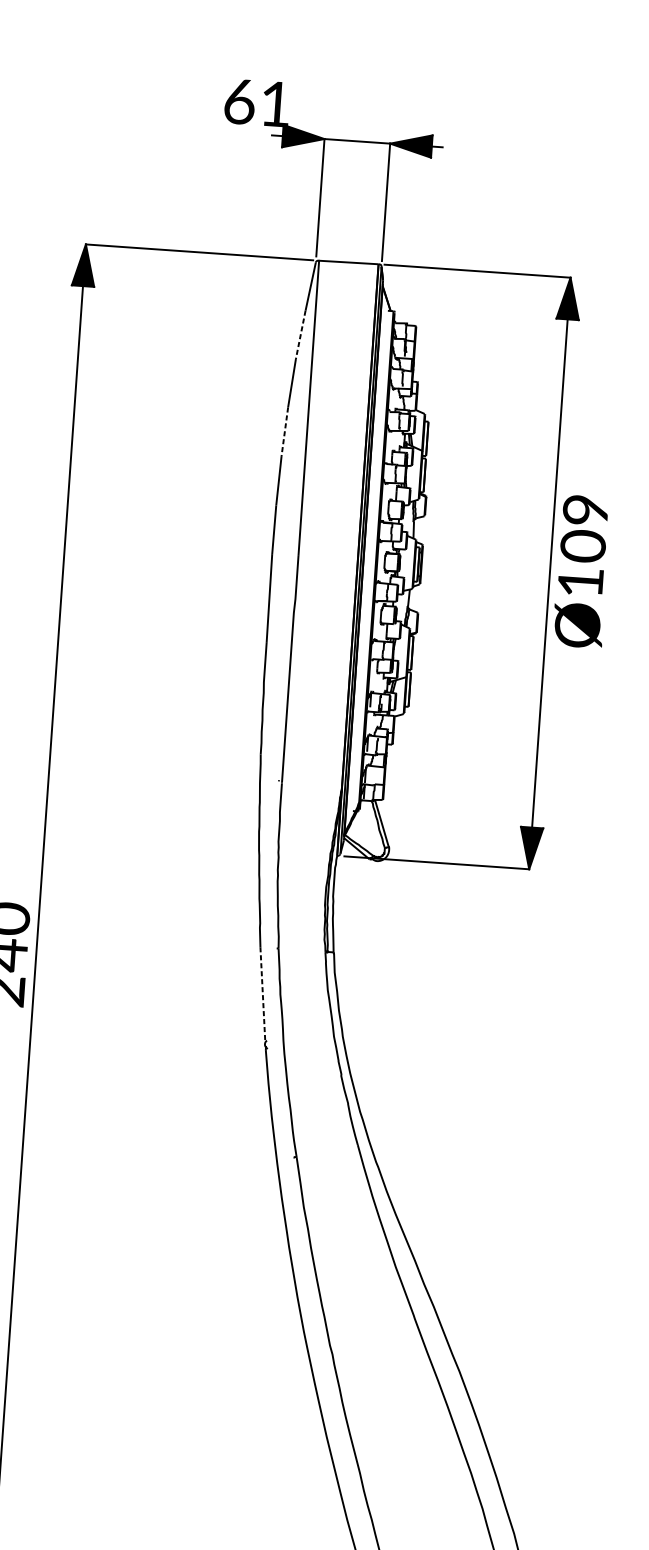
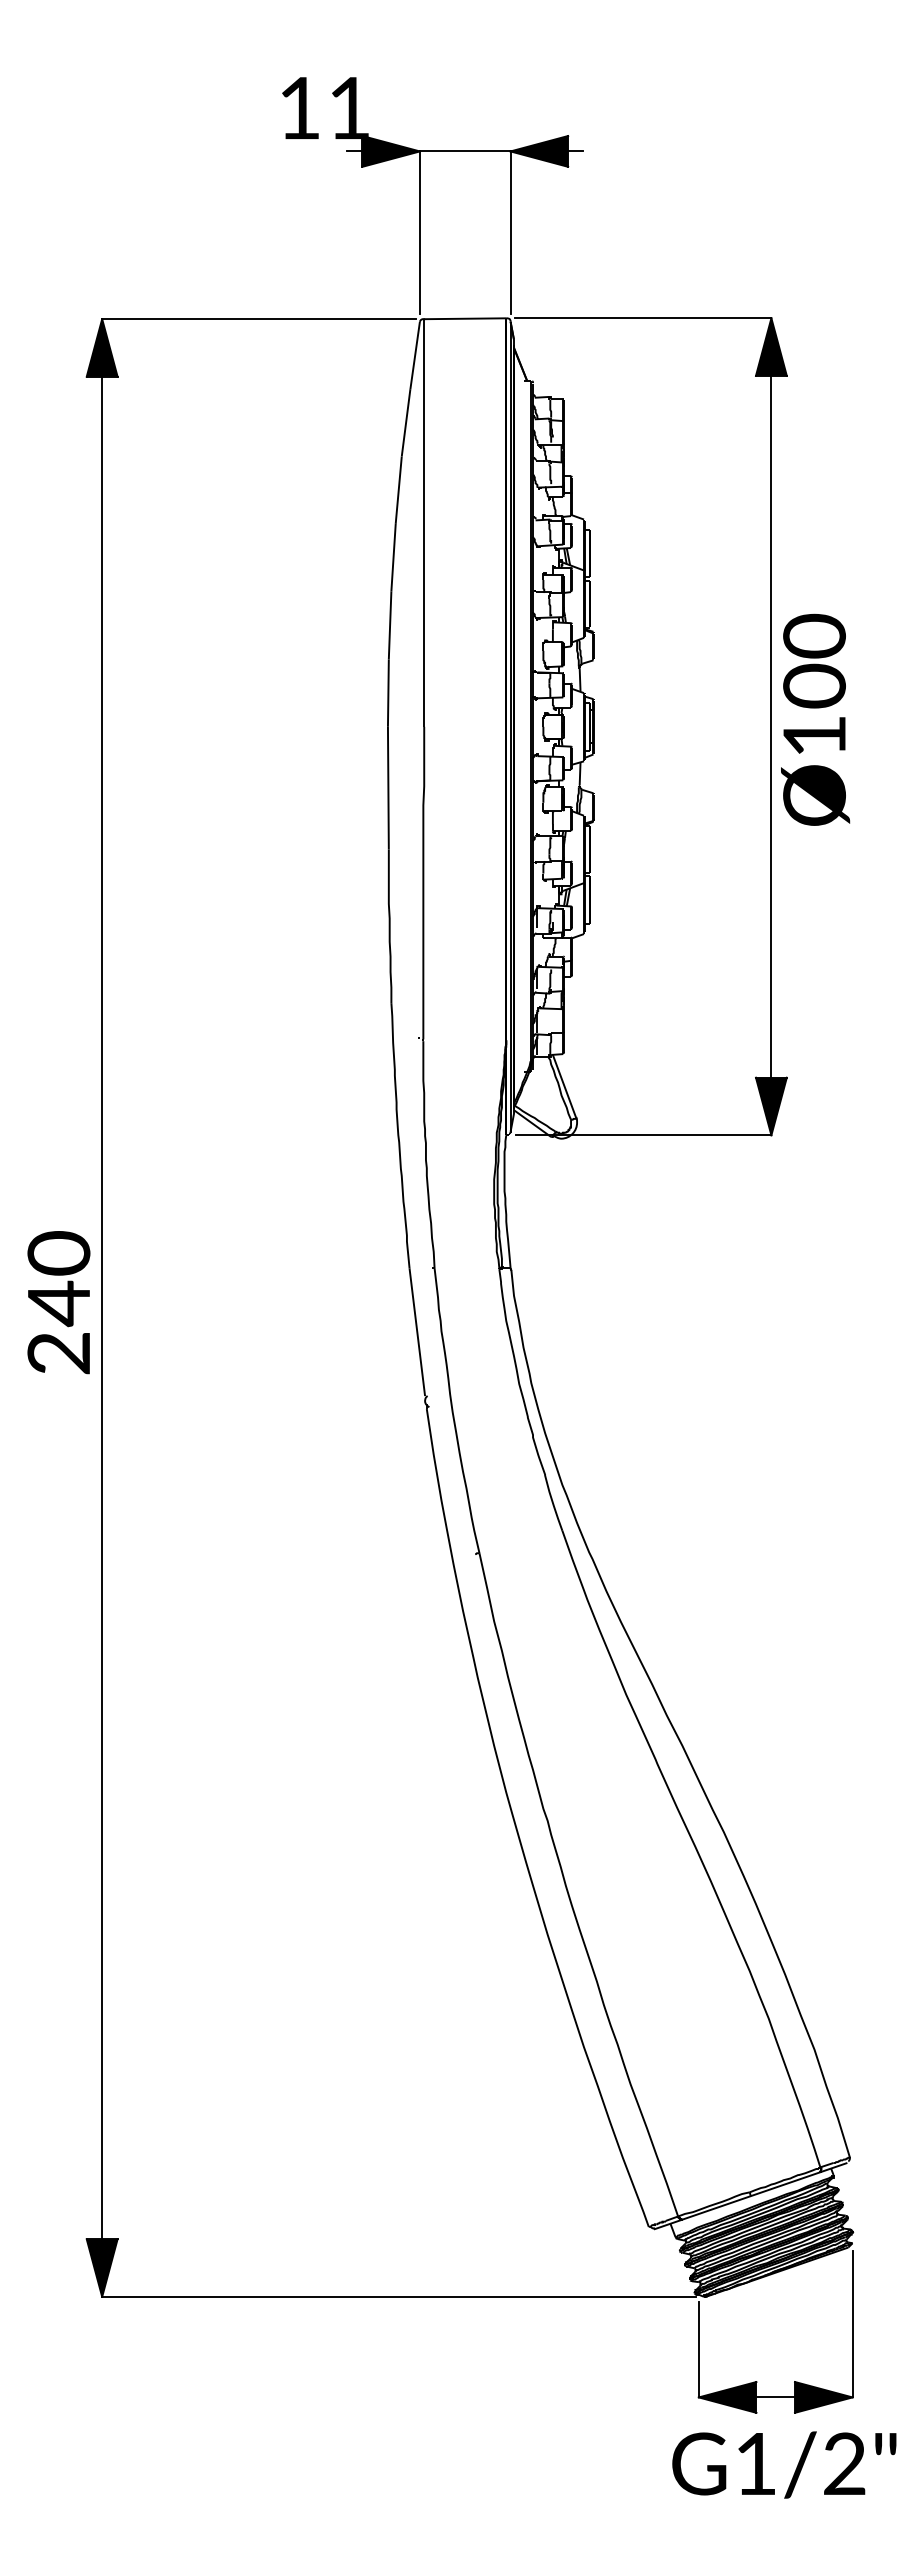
text: (239, 101) -> (299, 108), 61 -> 11
line: (301, 334) -> (406, 422), dashed -> solid
line: (284, 431) -> (393, 557), dashed -> solid
text: (585, 509) -> (814, 635), Ø109 -> Ø100
line: (262, 994) -> (417, 1332), dashed -> solid

